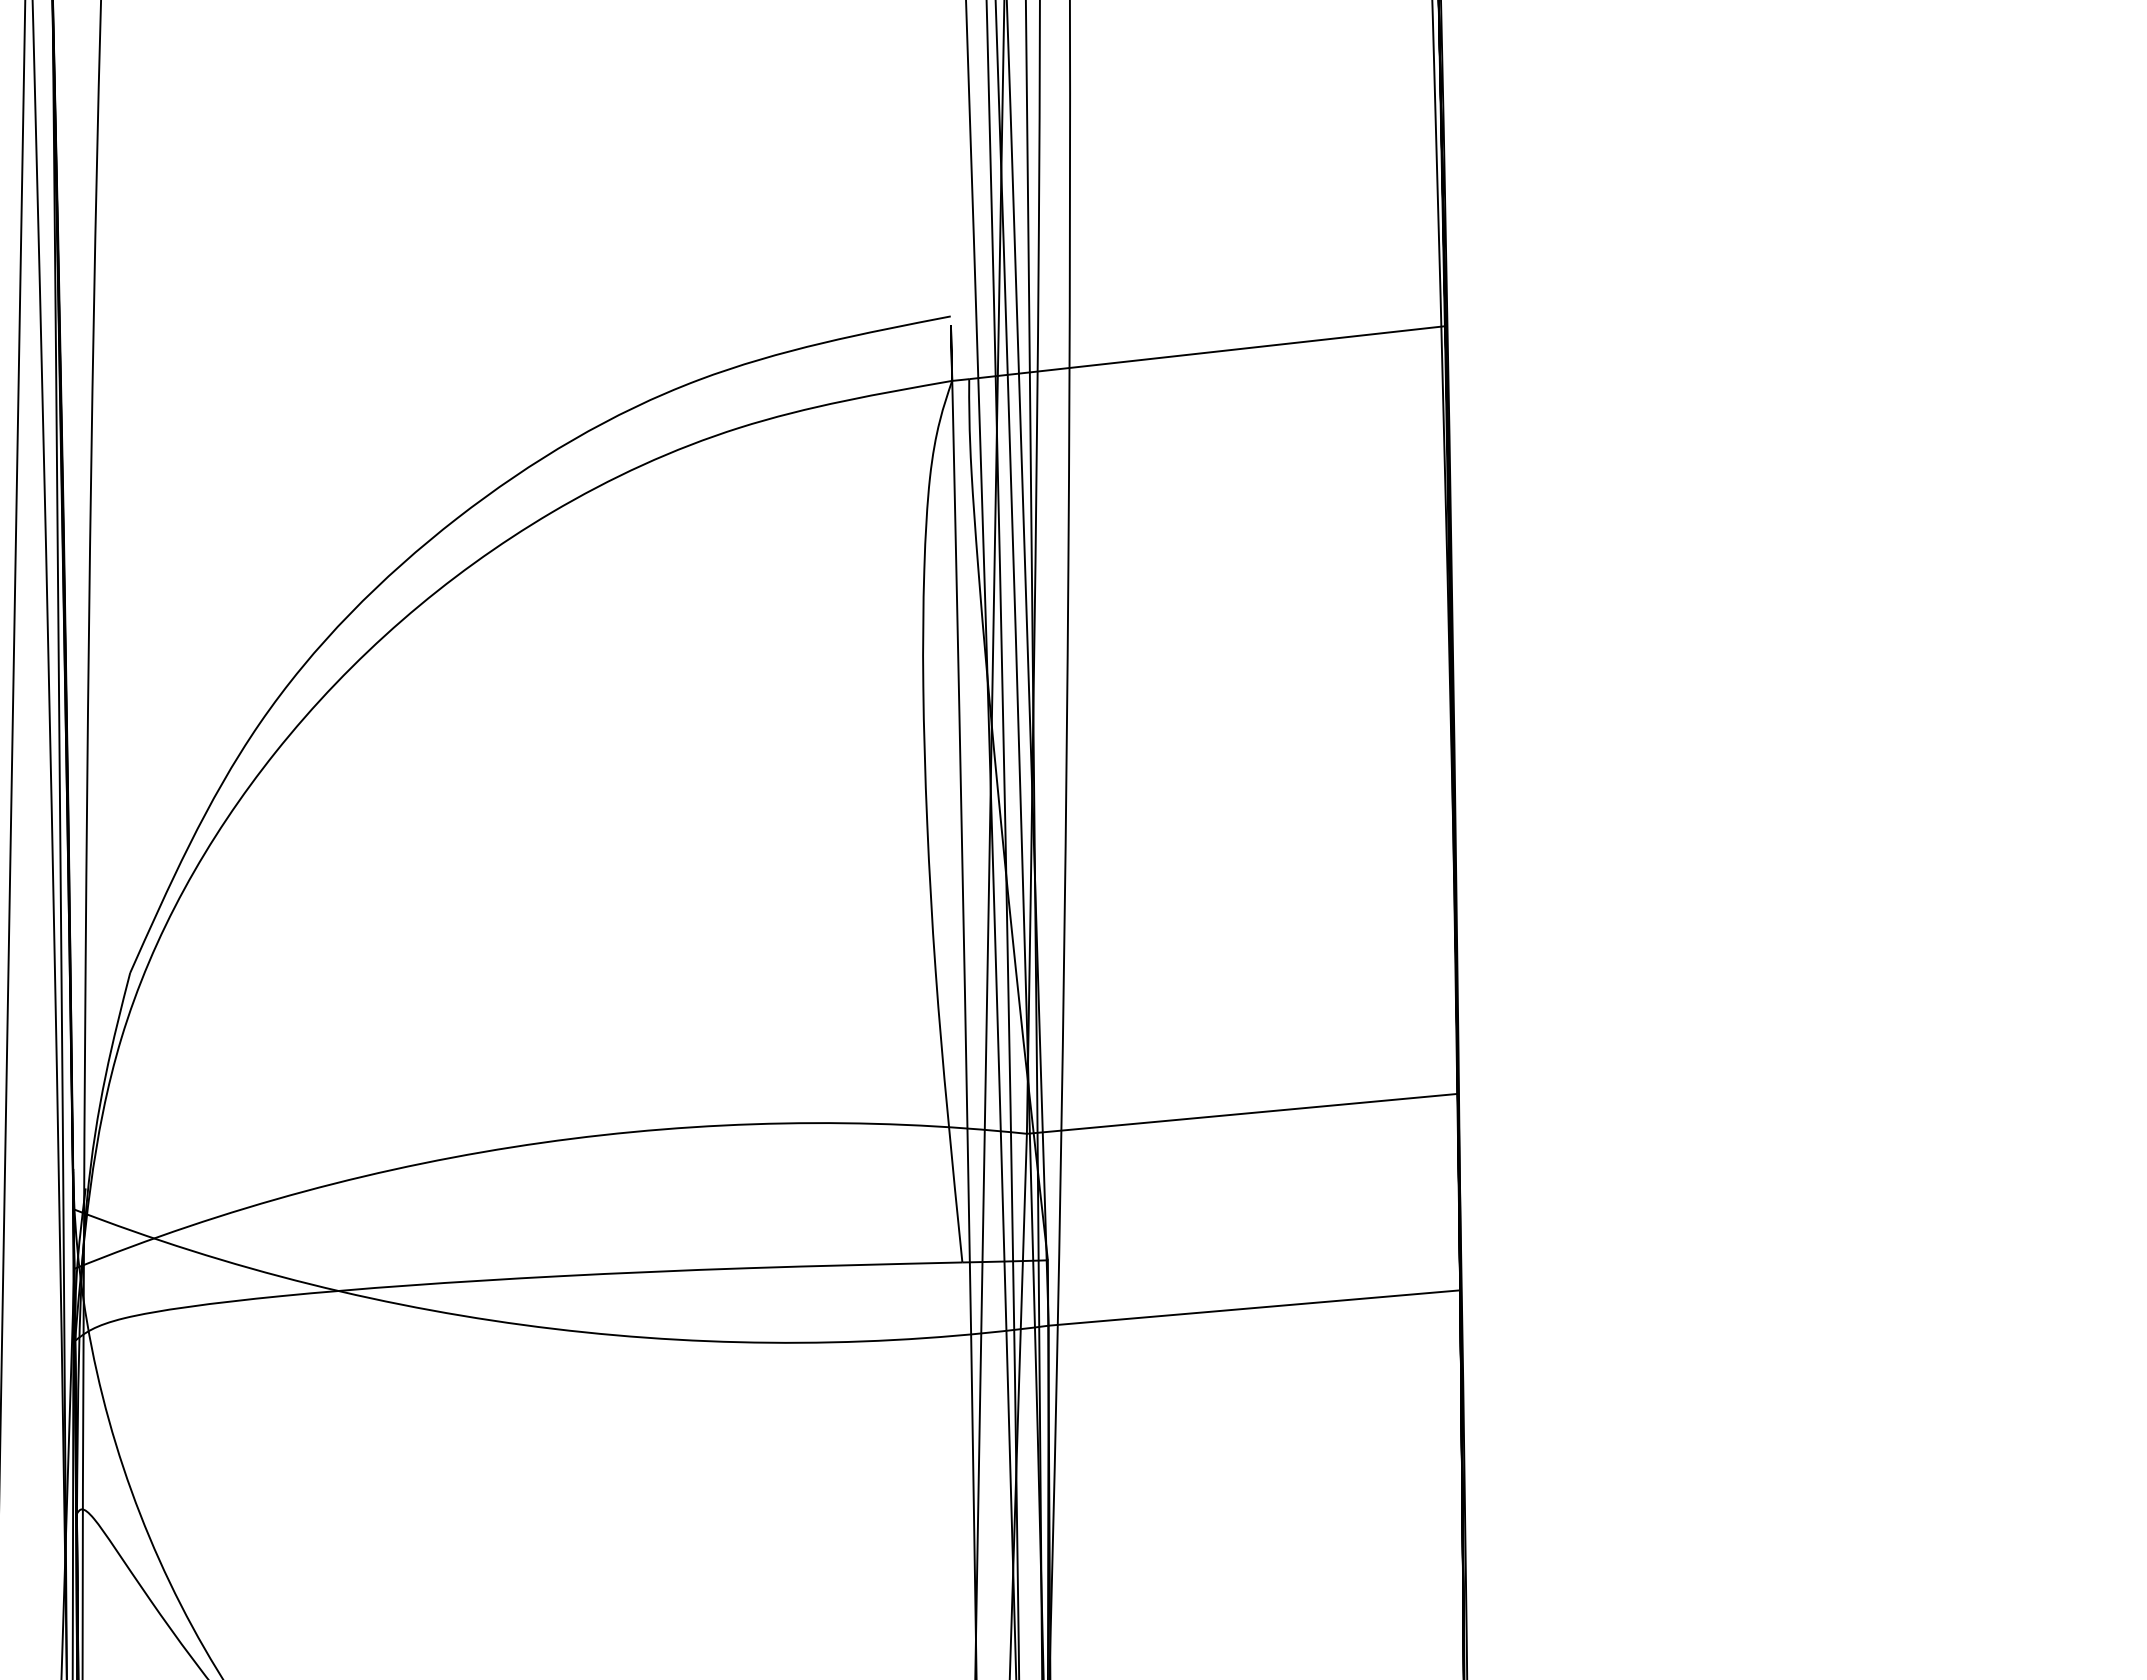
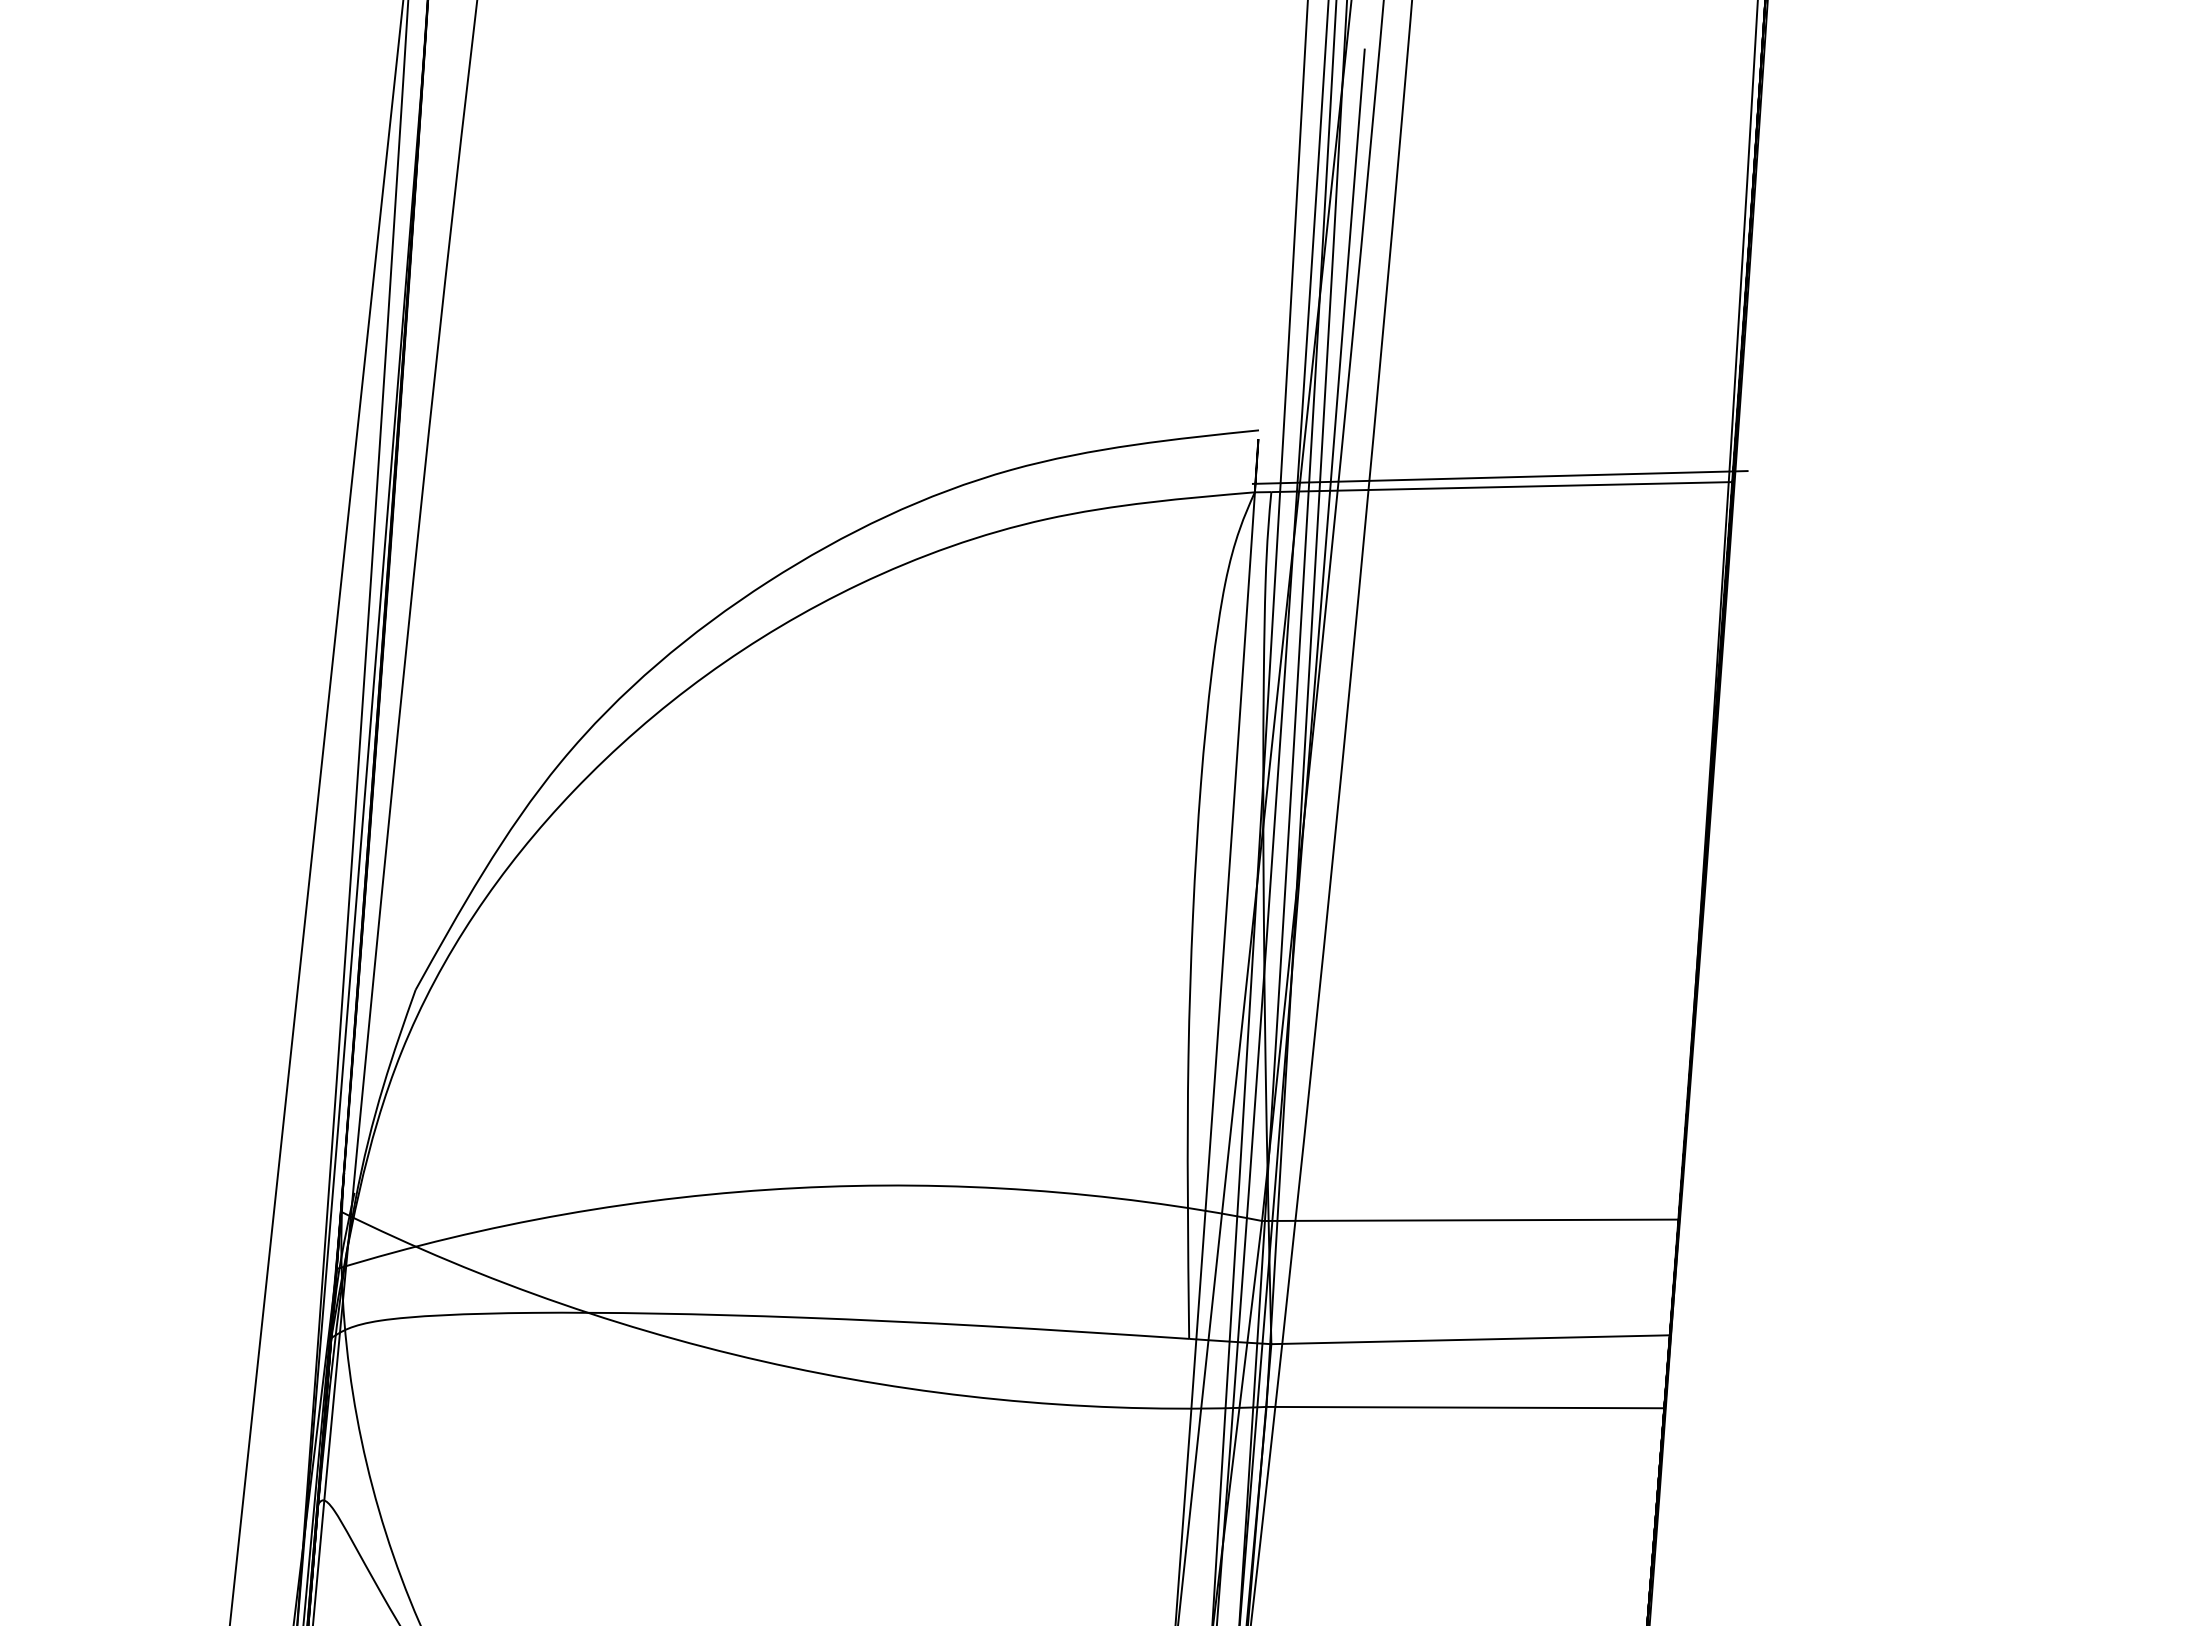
line: (1203, 342) -> (1499, 477), added
line: (1253, 1237) -> (1470, 1339), added

